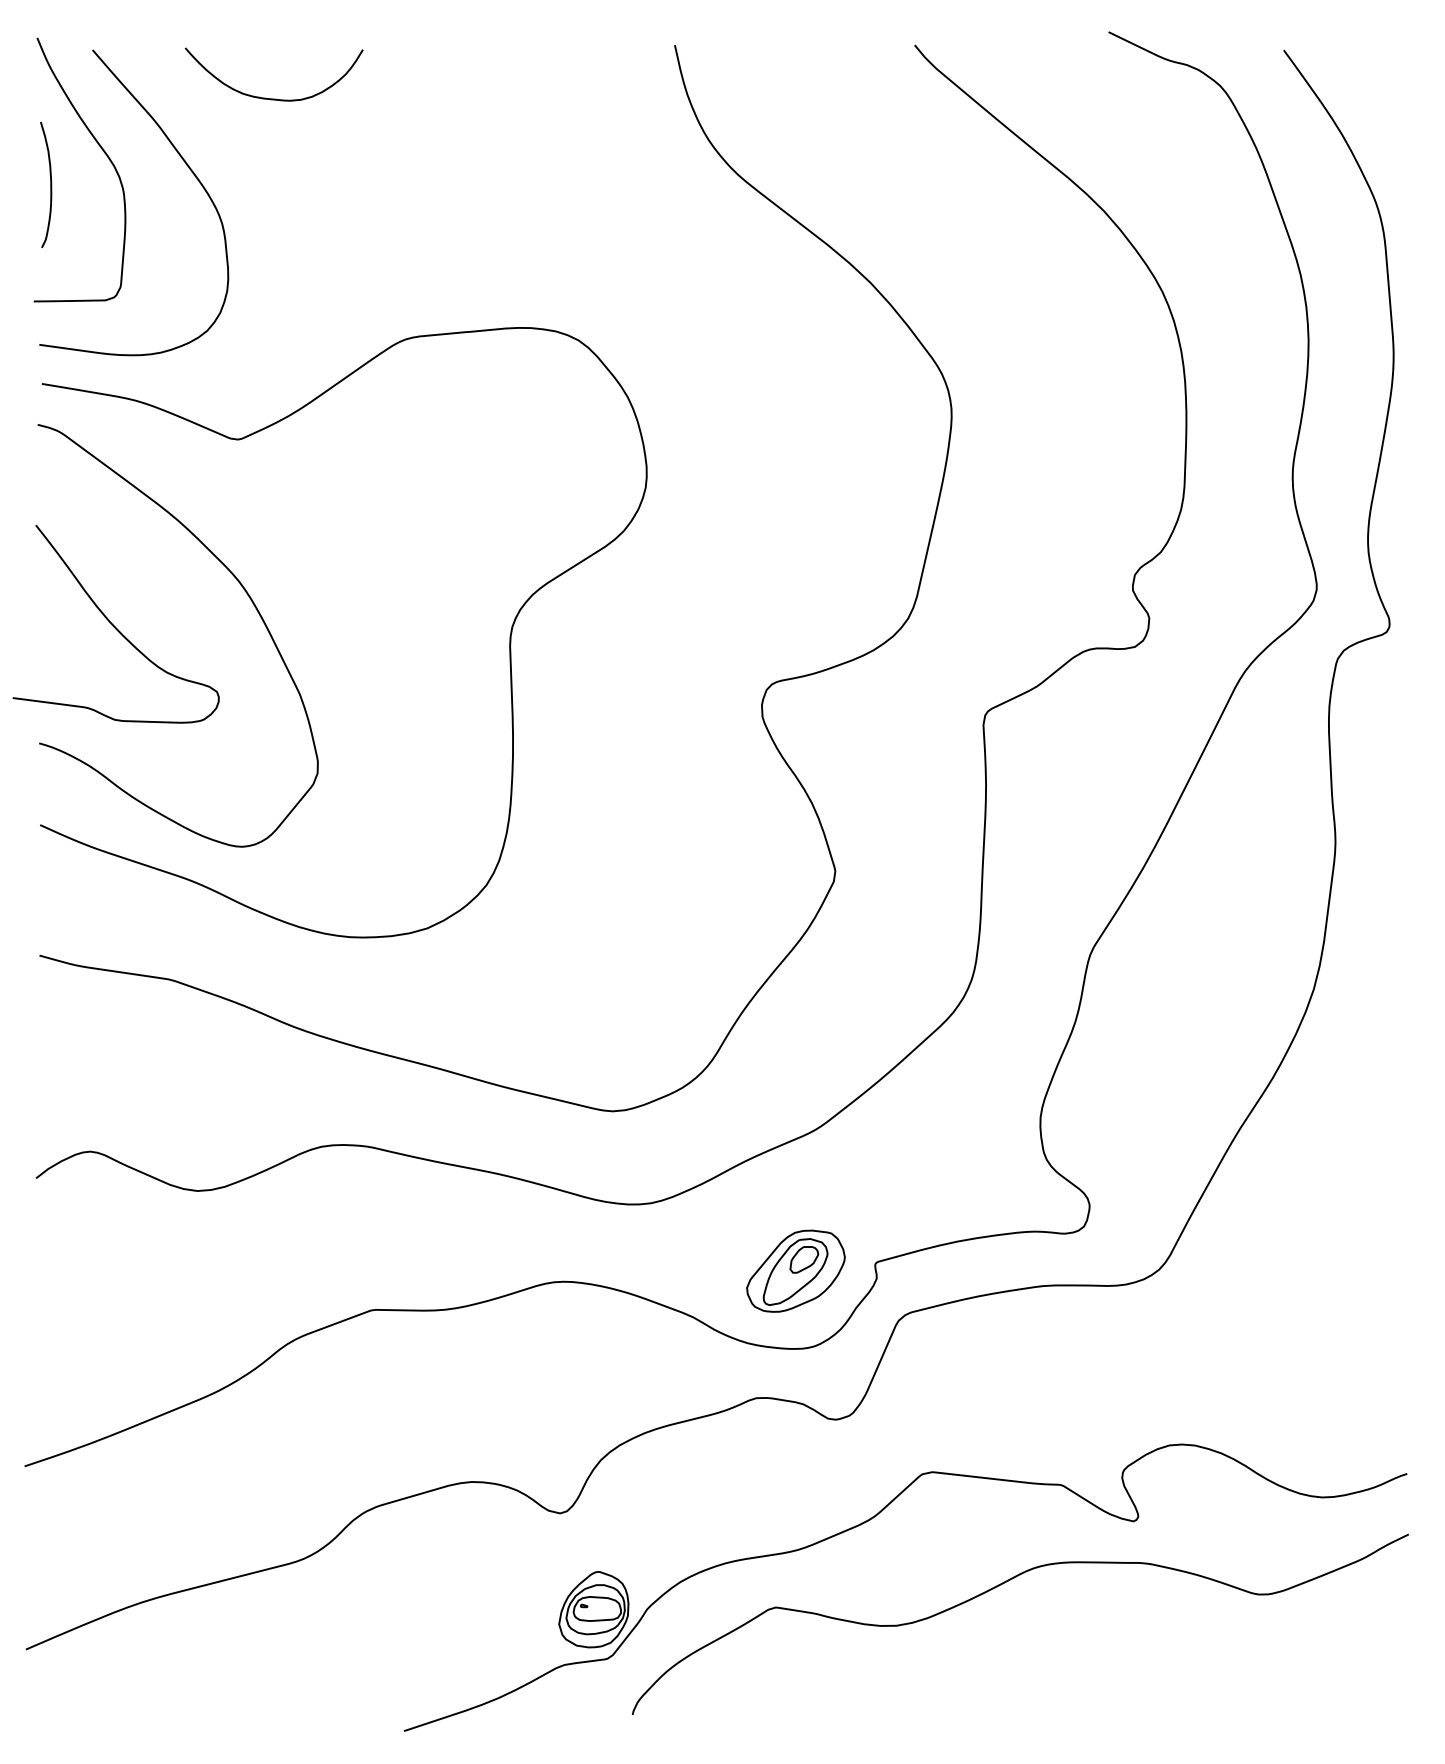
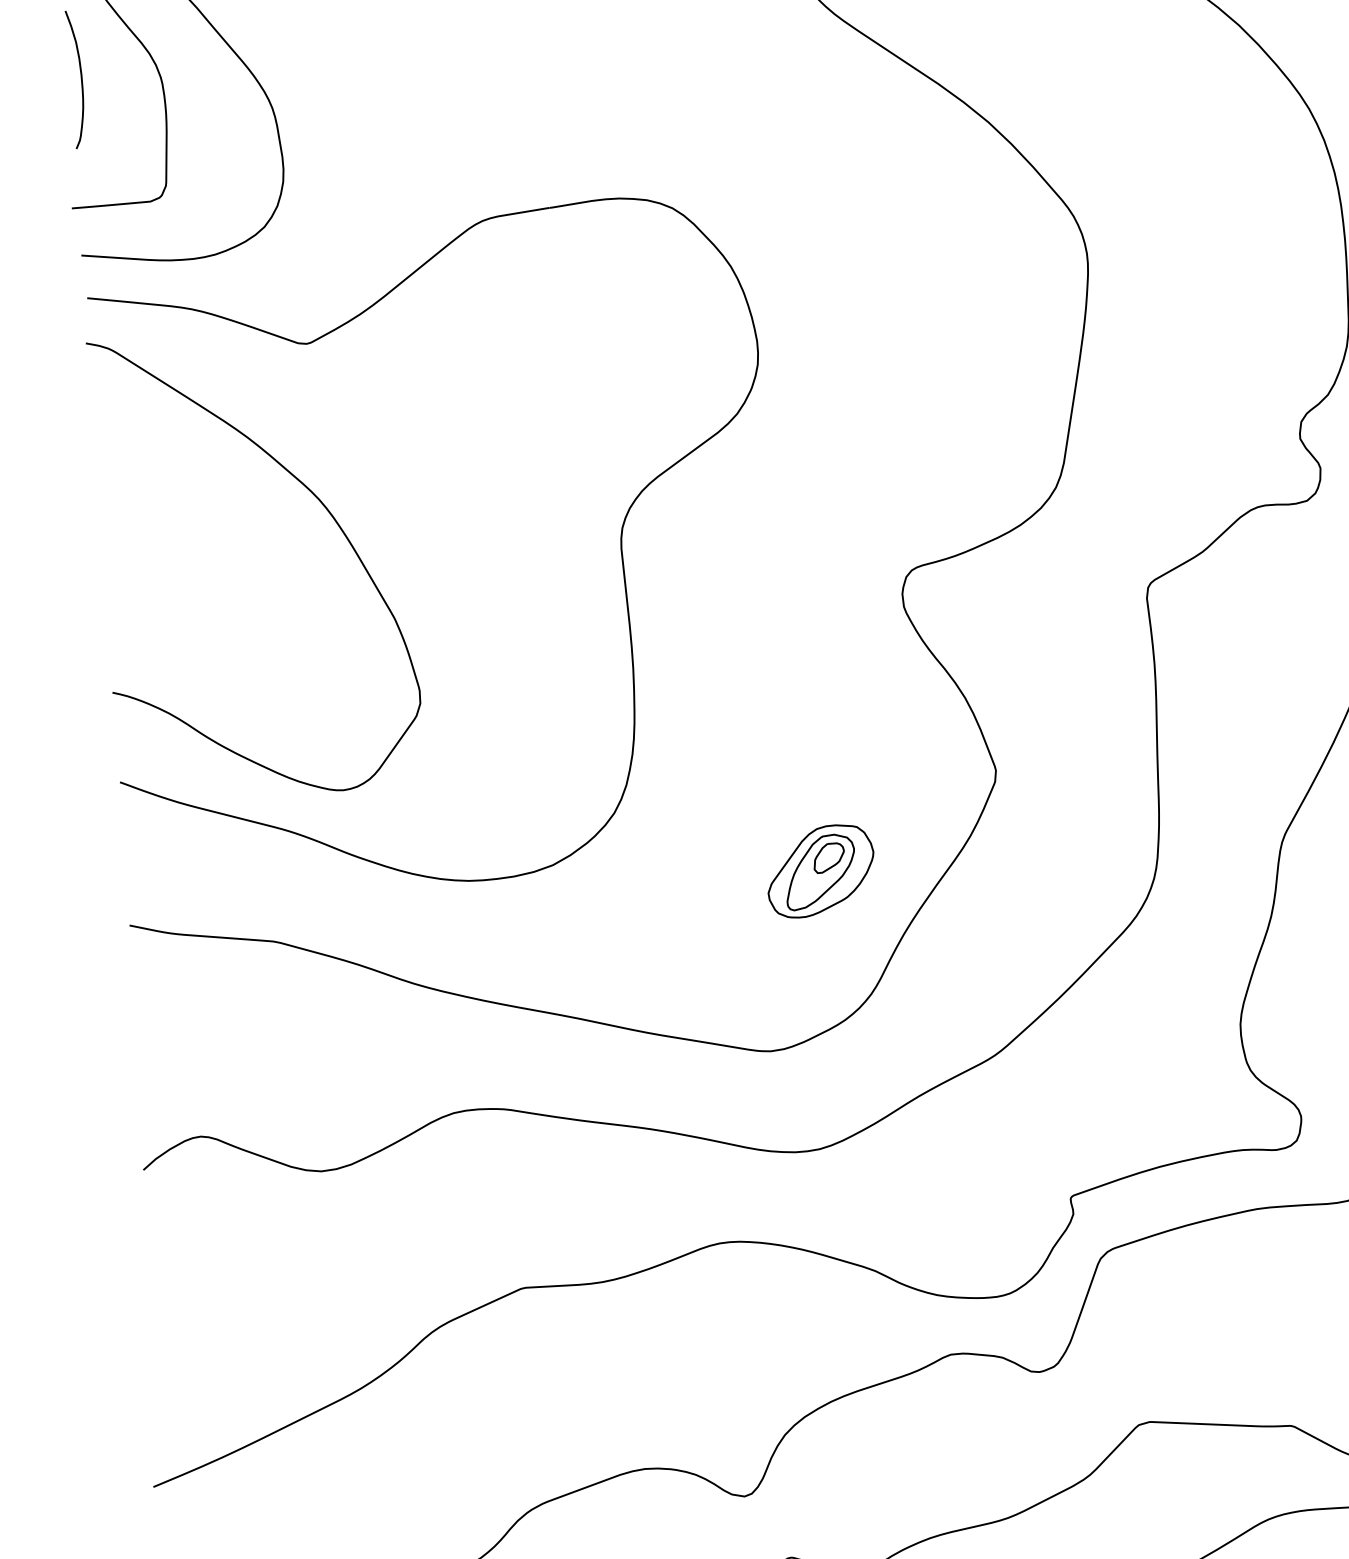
curve: (113, 624) -> (184, 556), removed
part: (795, 1270) -> (820, 870), moved

